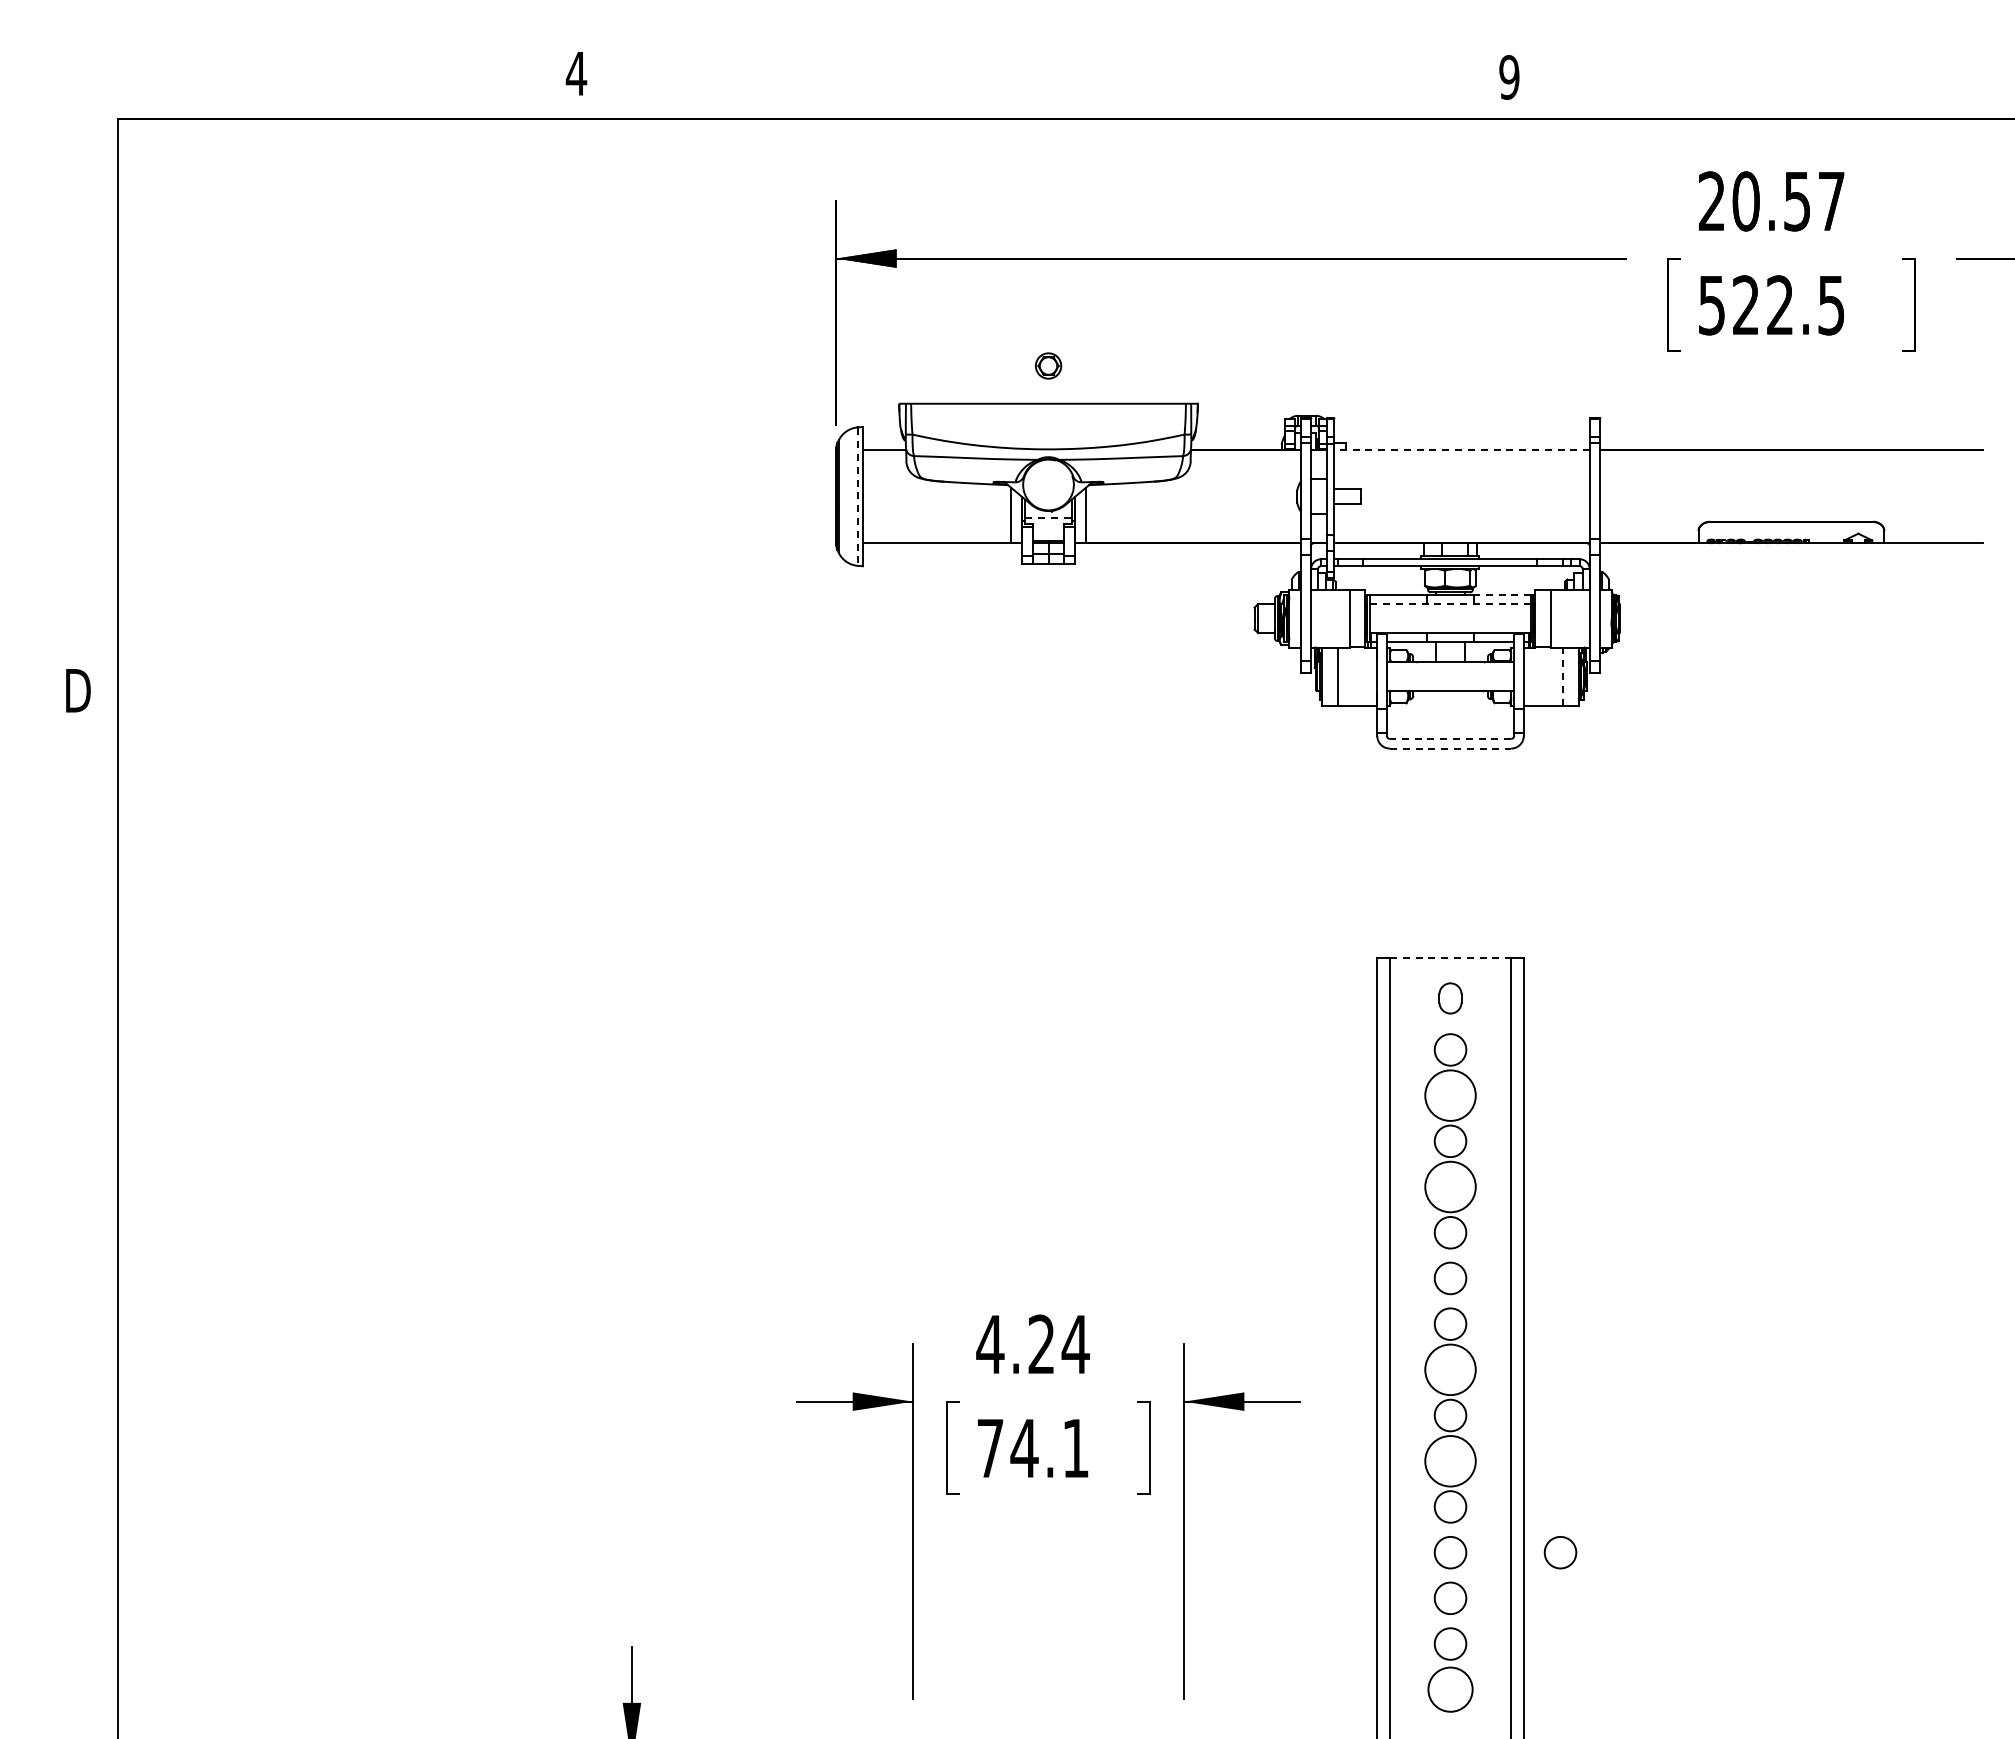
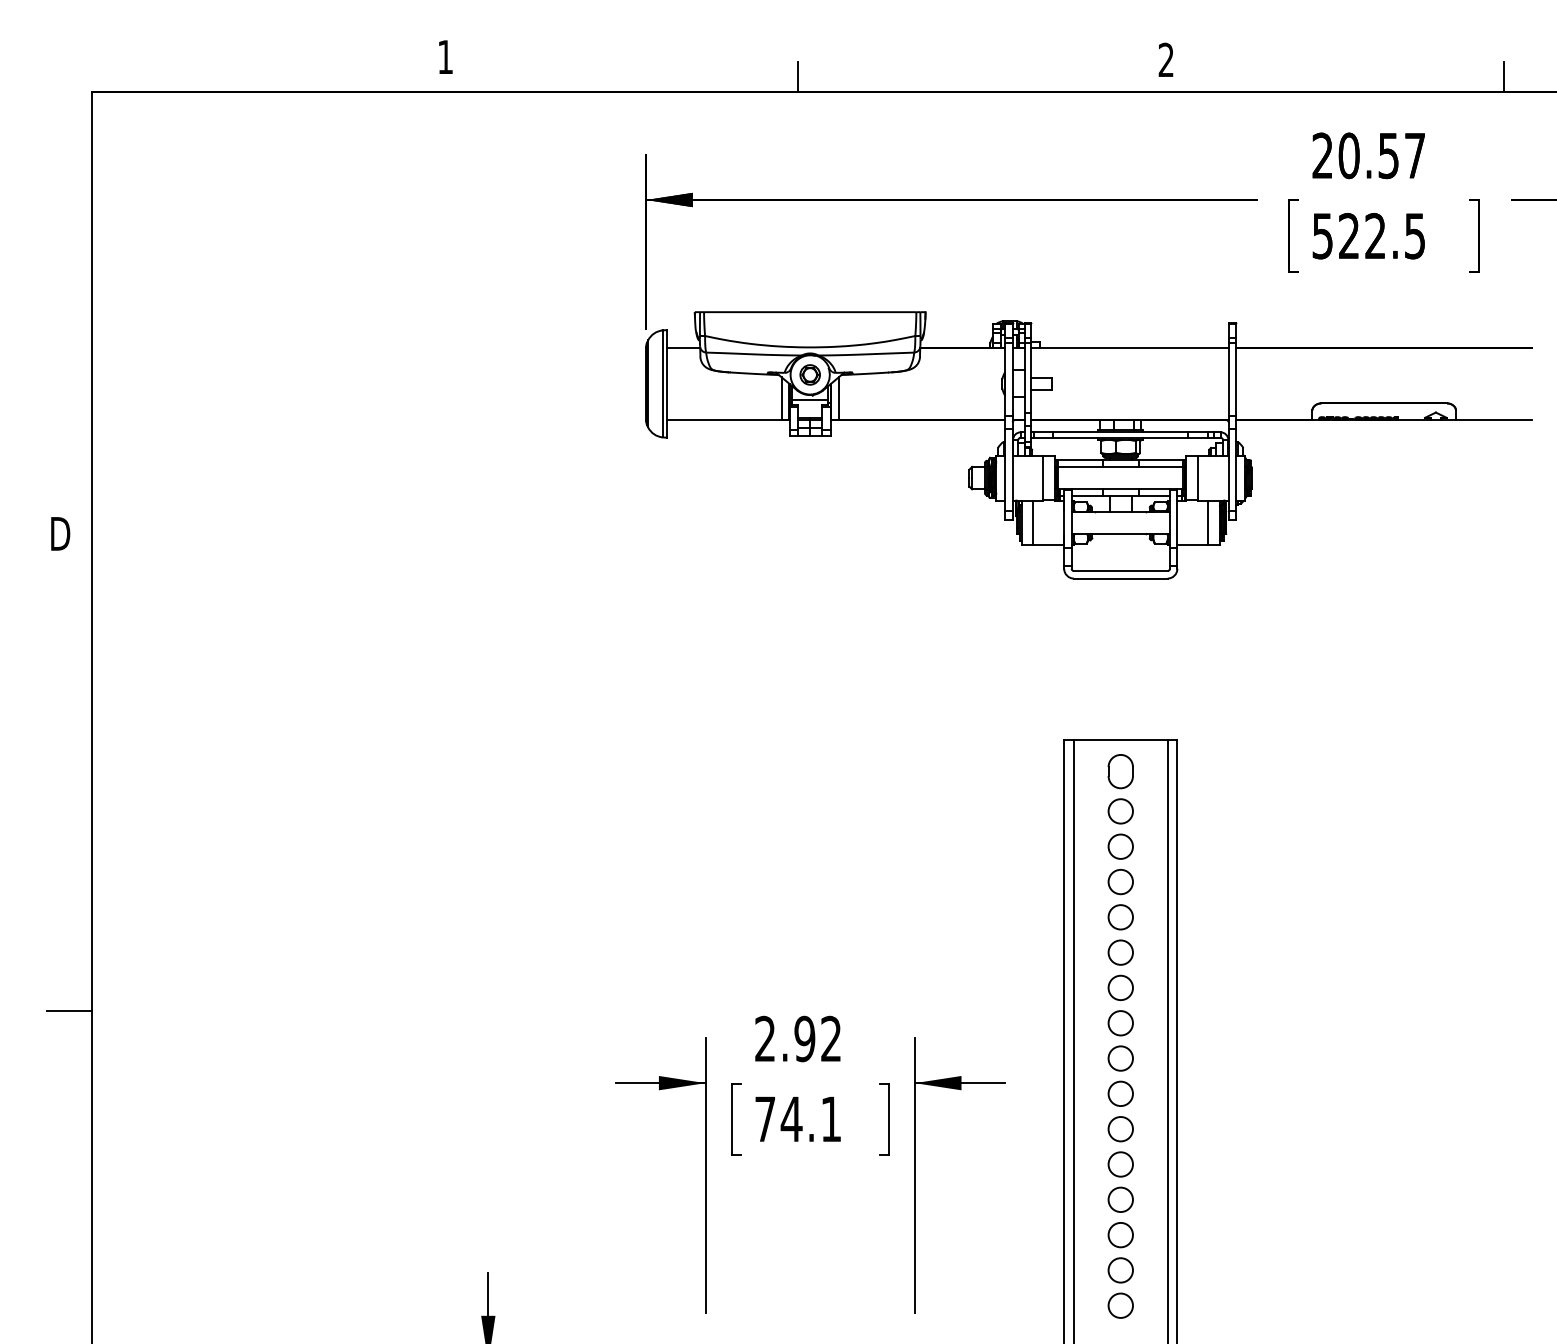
text: (576, 73) -> (445, 57), 4 -> 1
text: (1509, 77) -> (1166, 60), 9 -> 2
line: (1032, 98) -> (797, 76), added
line: (1946, 98) -> (1503, 76), added
part: (1048, 365) -> (810, 374), moved
line: (1461, 450) -> (1129, 348), dashed -> solid
line: (857, 497) -> (662, 384), dashed -> solid
line: (1049, 517) -> (810, 400), dashed -> solid
line: (1502, 595) -> (1160, 460), dashed -> solid
line: (1450, 604) -> (1120, 467), dashed -> solid
line: (1563, 676) -> (1208, 522), dashed -> solid
line: (1450, 738) -> (1120, 570), dashed -> solid
line: (1450, 748) -> (1120, 578), dashed -> solid
line: (1450, 957) -> (1120, 739), dashed -> solid
part: (1450, 998) -> (1120, 771), size x1.43
circle: (1450, 1095) -> (1120, 846), size x0.62
circle: (1450, 1186) -> (1120, 916), size x0.62
line: (89, 1308) -> (69, 1011), added
text: (1032, 1344) -> (797, 1038), 4.24 -> 2.92
circle: (1450, 1369) -> (1120, 1058), size x0.62
circle: (1450, 1461) -> (1120, 1129), size x0.62
circle: (1560, 1552) -> (1205, 1199), removed
circle: (1450, 1689) -> (1120, 1305), size x0.71

